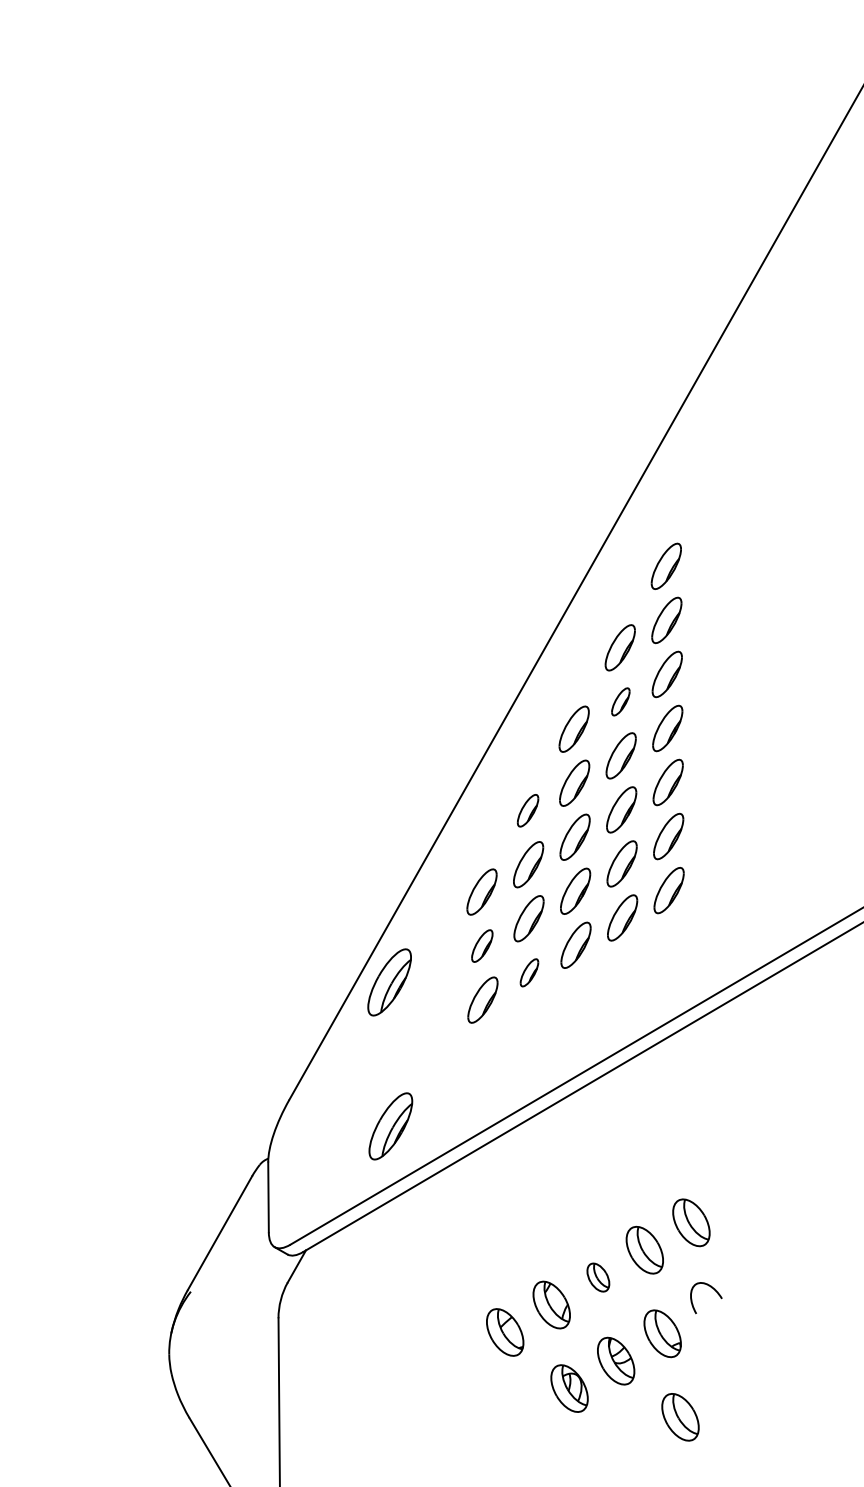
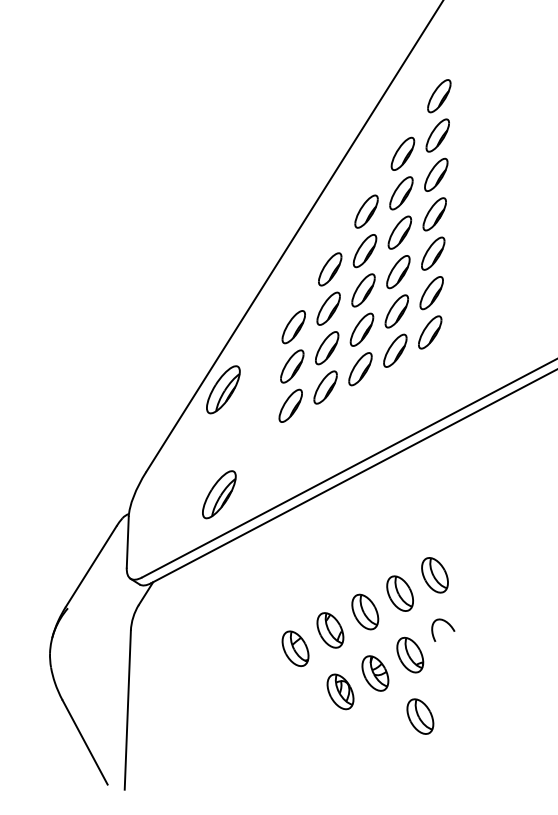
part: (620, 701) -> (401, 193), size x1.67
part: (527, 810) -> (329, 269), size x1.43
part: (481, 945) -> (291, 366), size x1.43
part: (529, 972) -> (325, 387), size x1.67
part: (598, 1277) -> (365, 611), size x1.67

